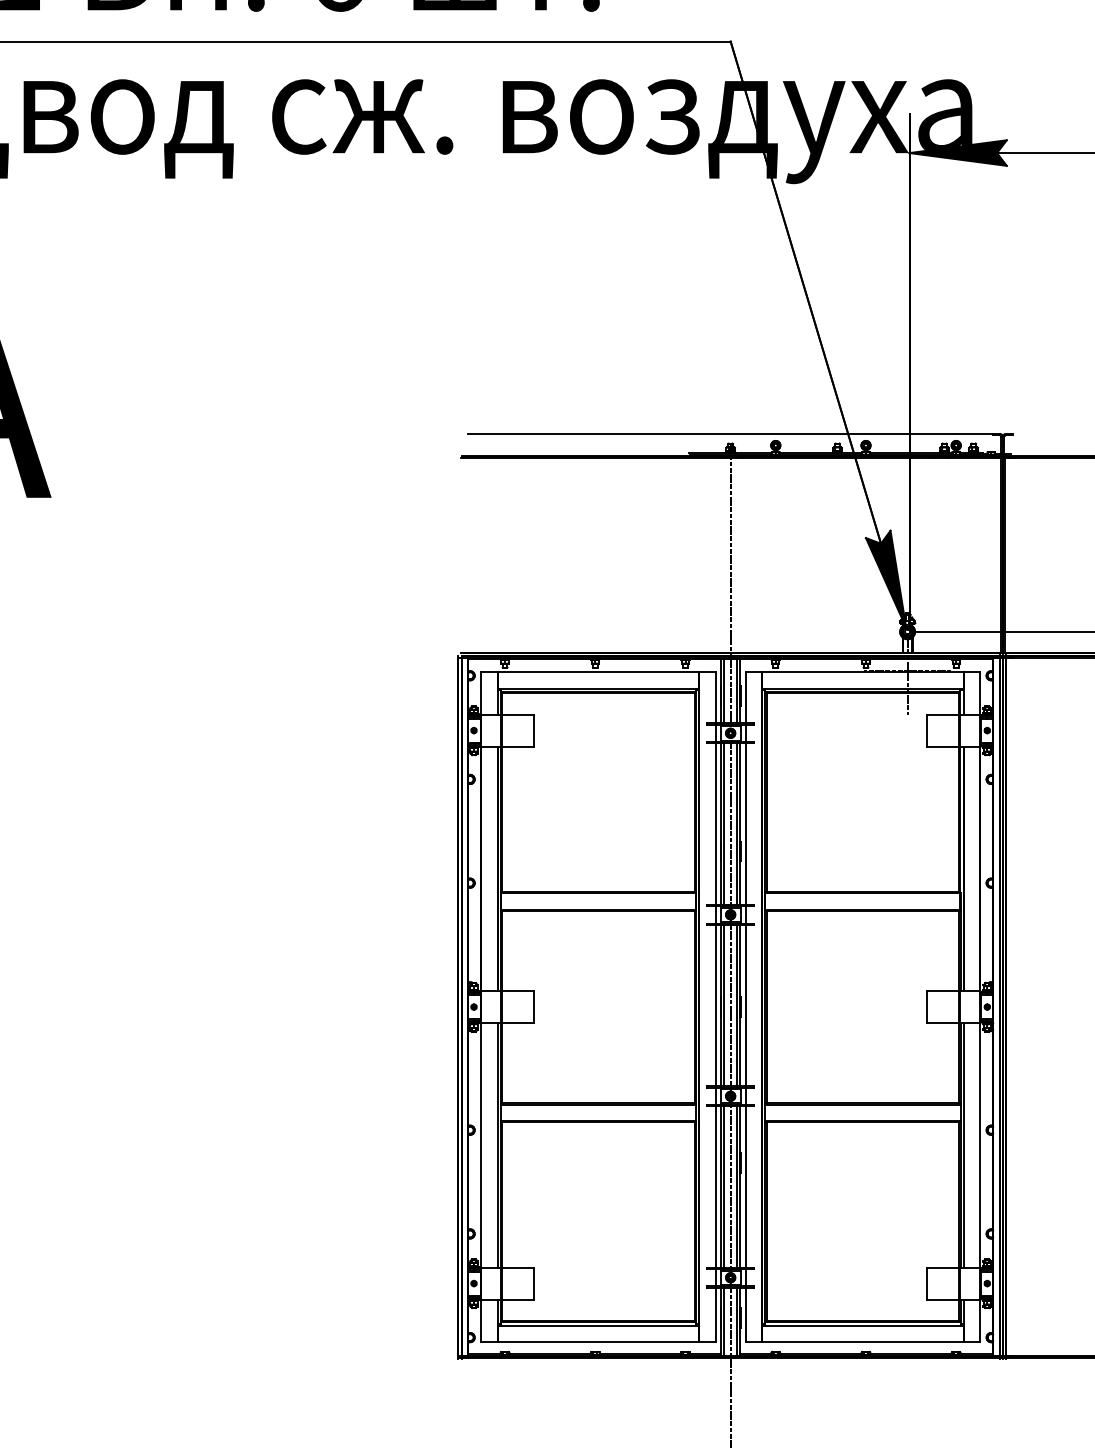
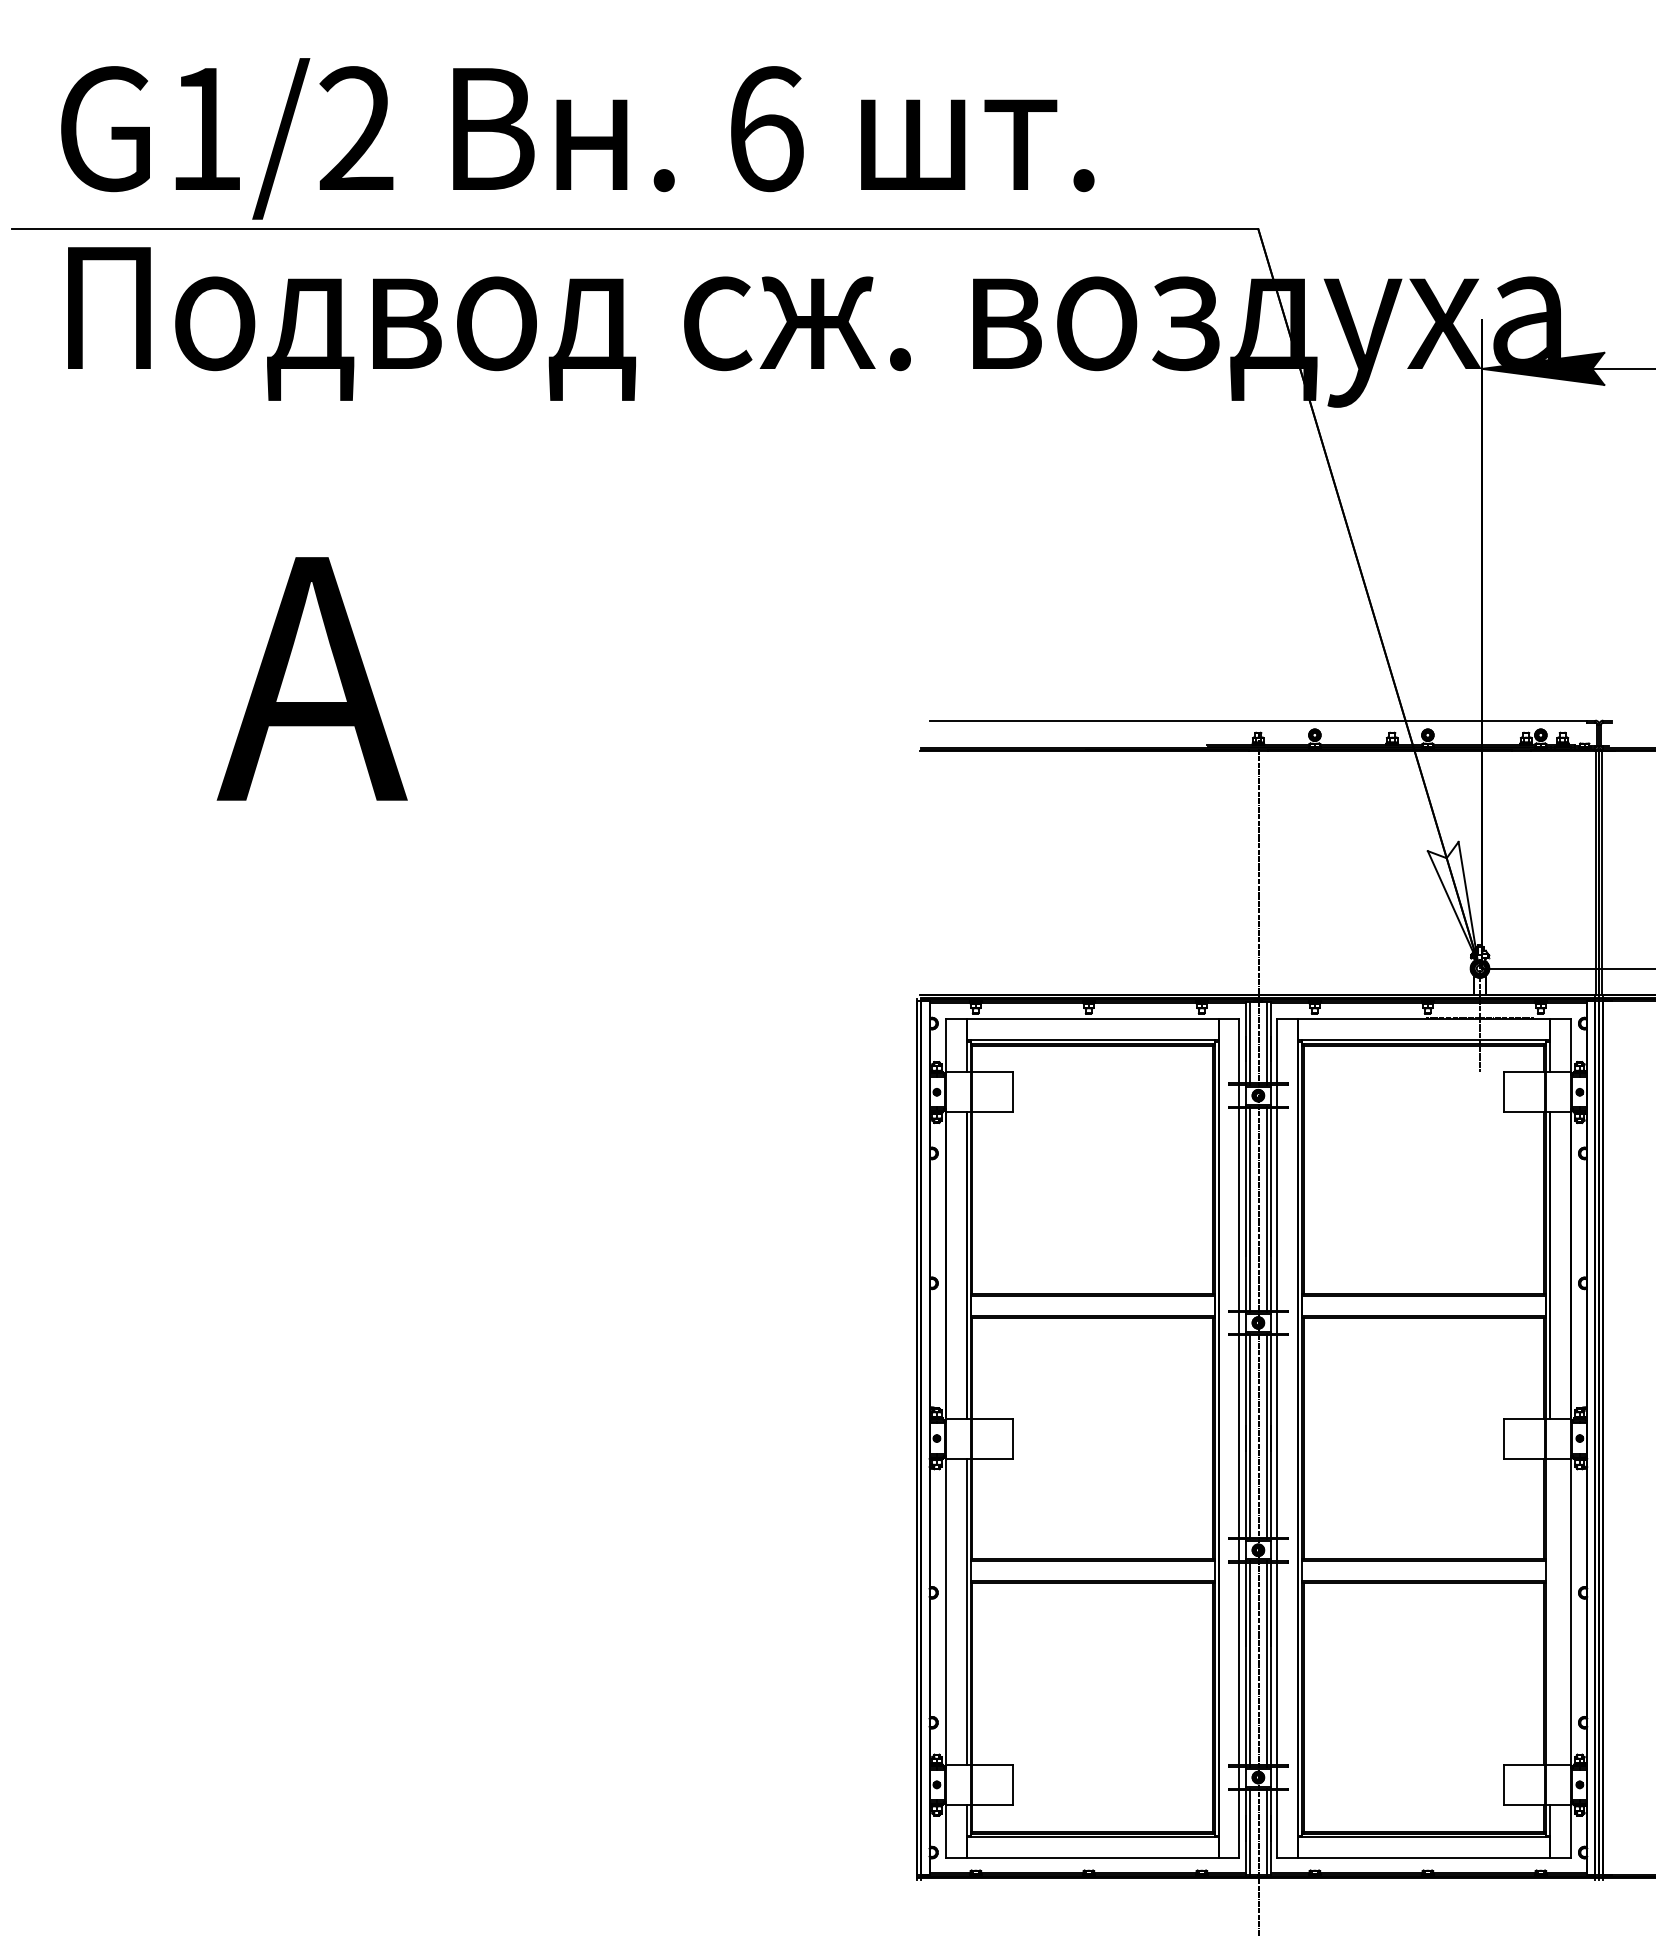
fill: (885, 579) -> (1452, 902), removed
line: (963, 1145) -> (1550, 1611), removed

